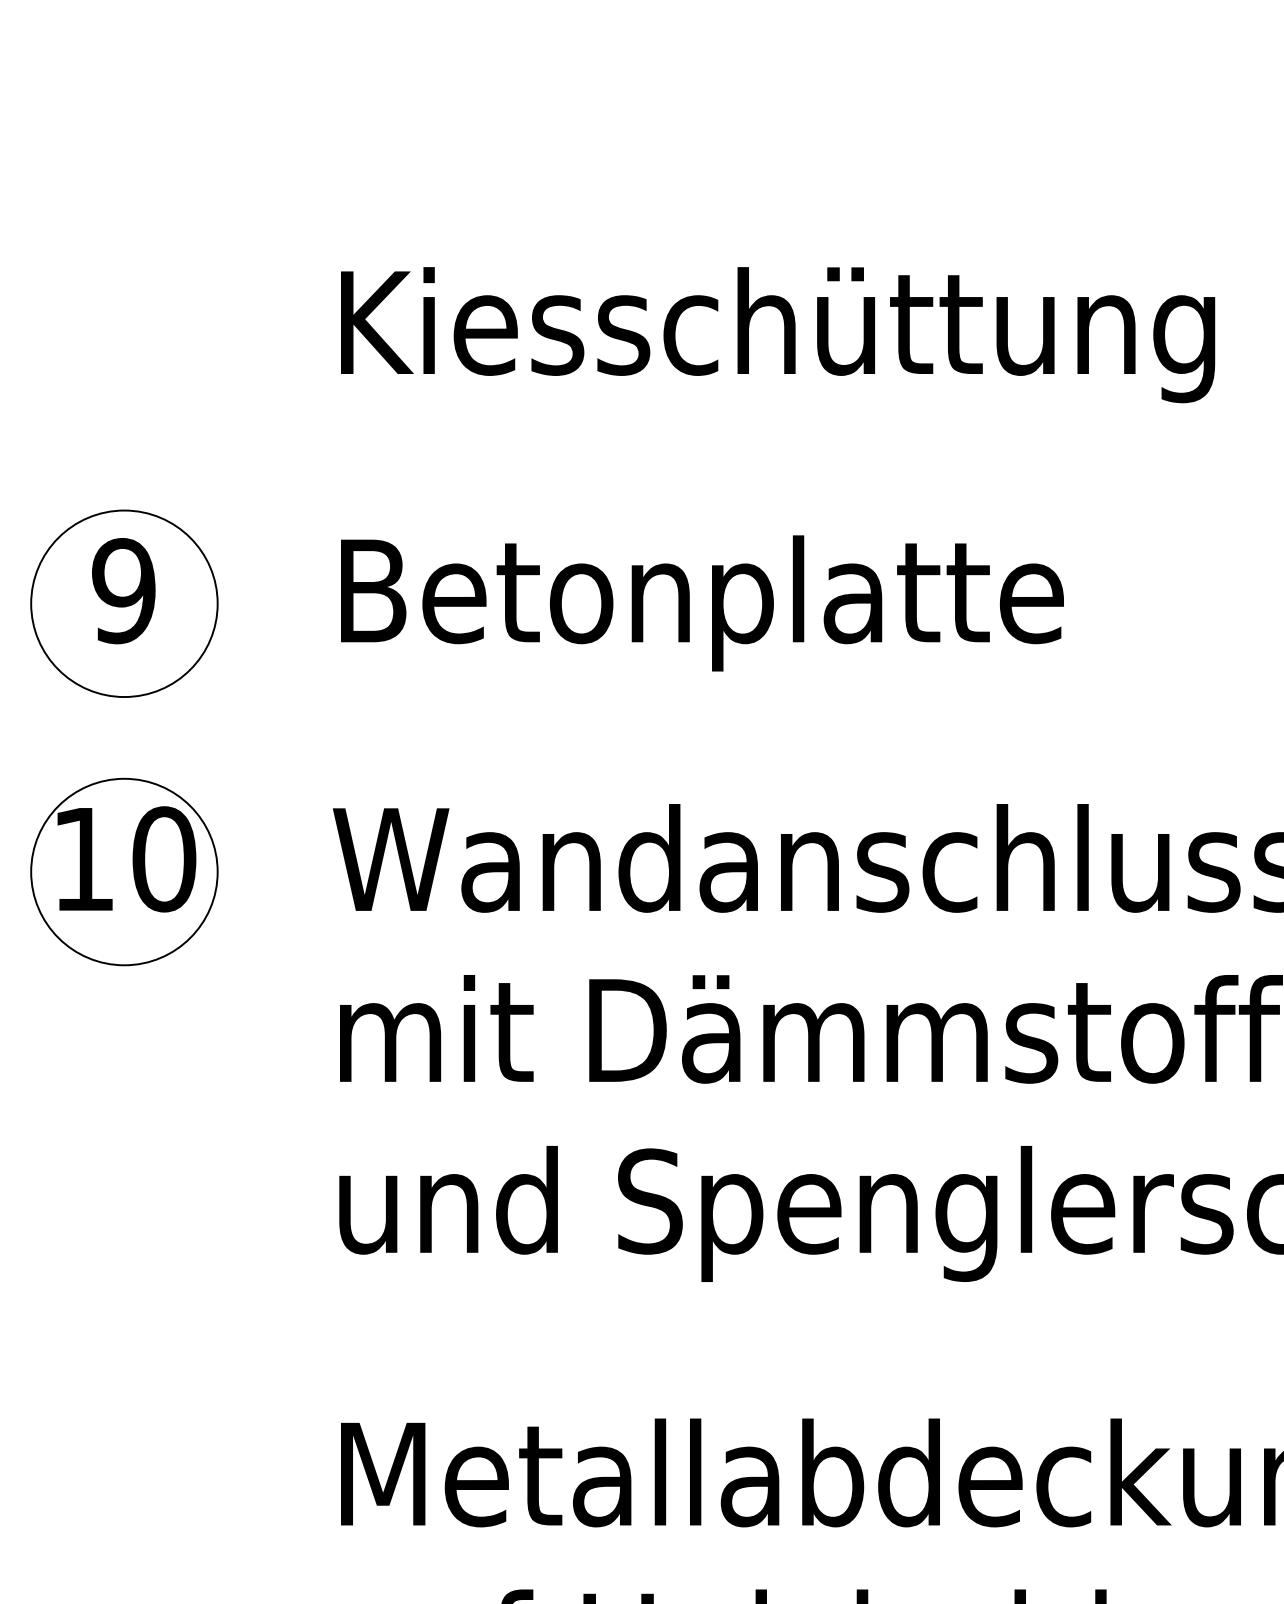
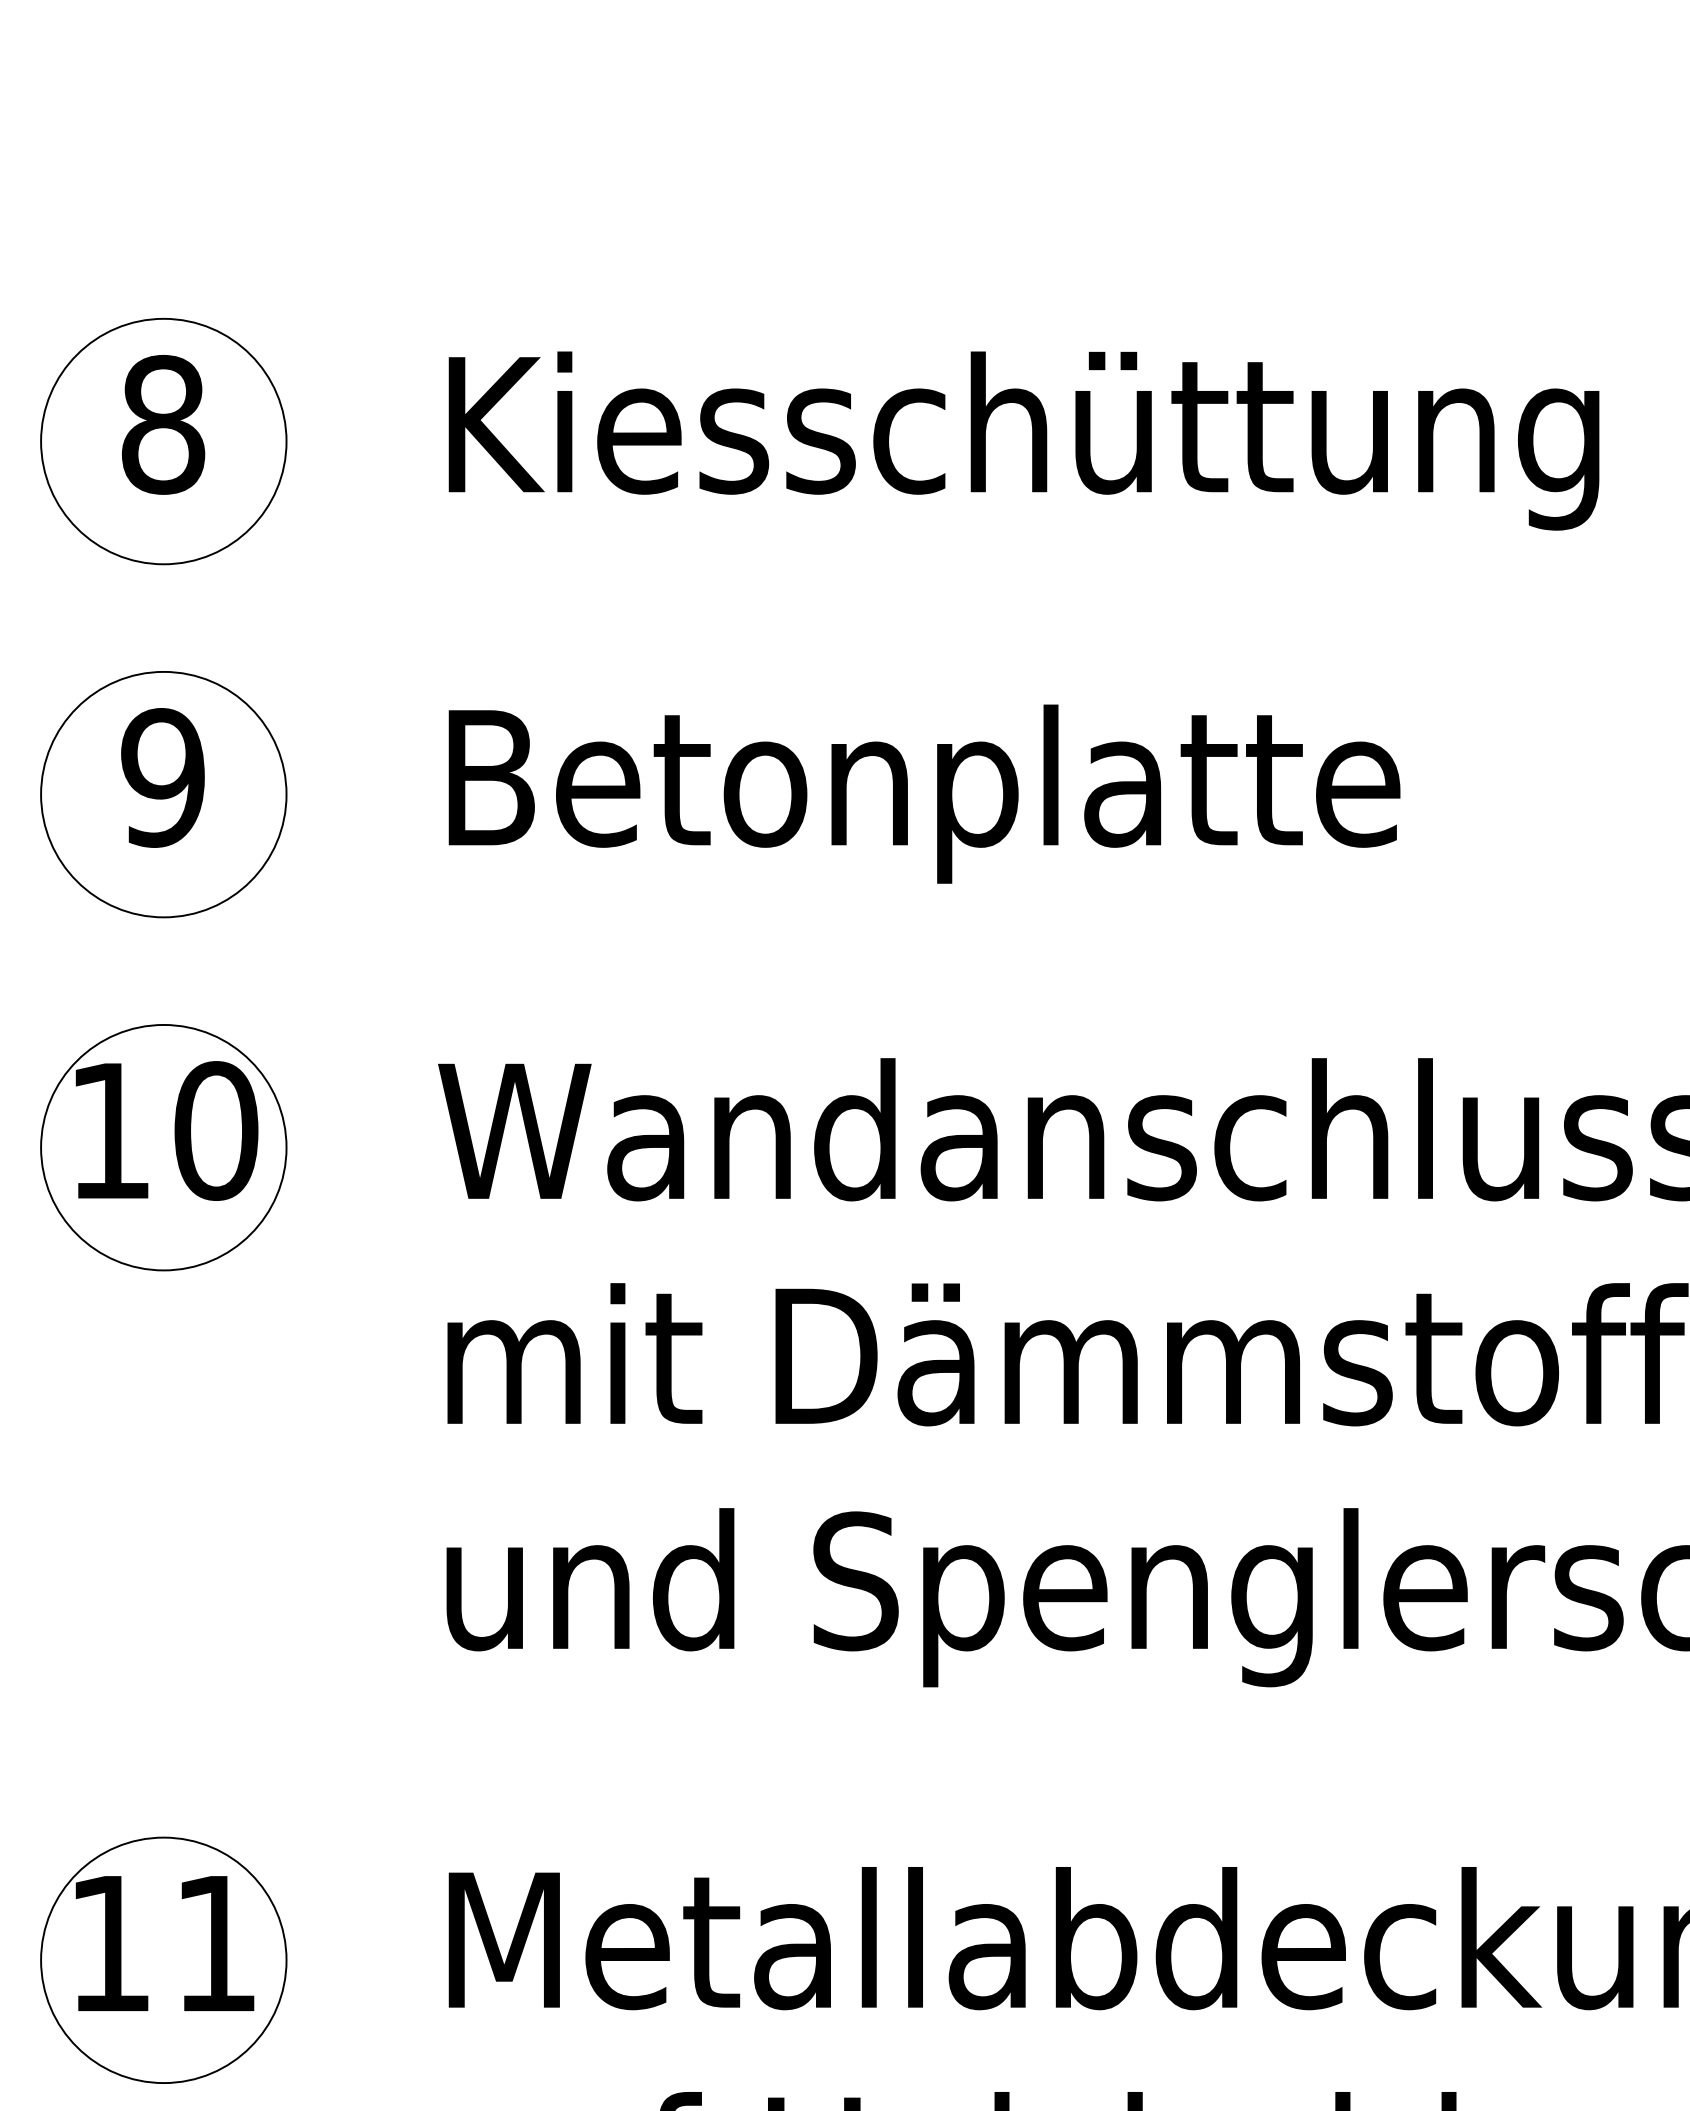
part: (124, 335) -> (163, 441), added
part: (124, 1488) -> (163, 1959), added

